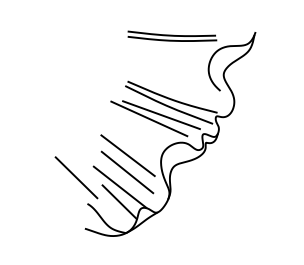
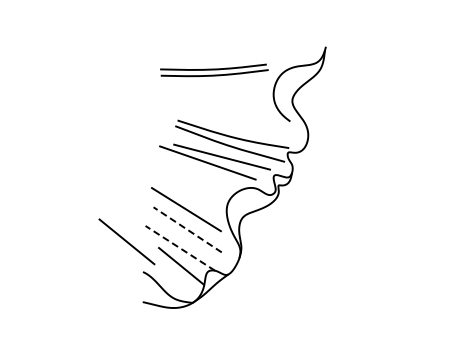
part: (172, 36) -> (214, 70), moved
line: (127, 172) -> (187, 229), solid -> dashed
line: (119, 187) -> (179, 248), solid -> dashed

